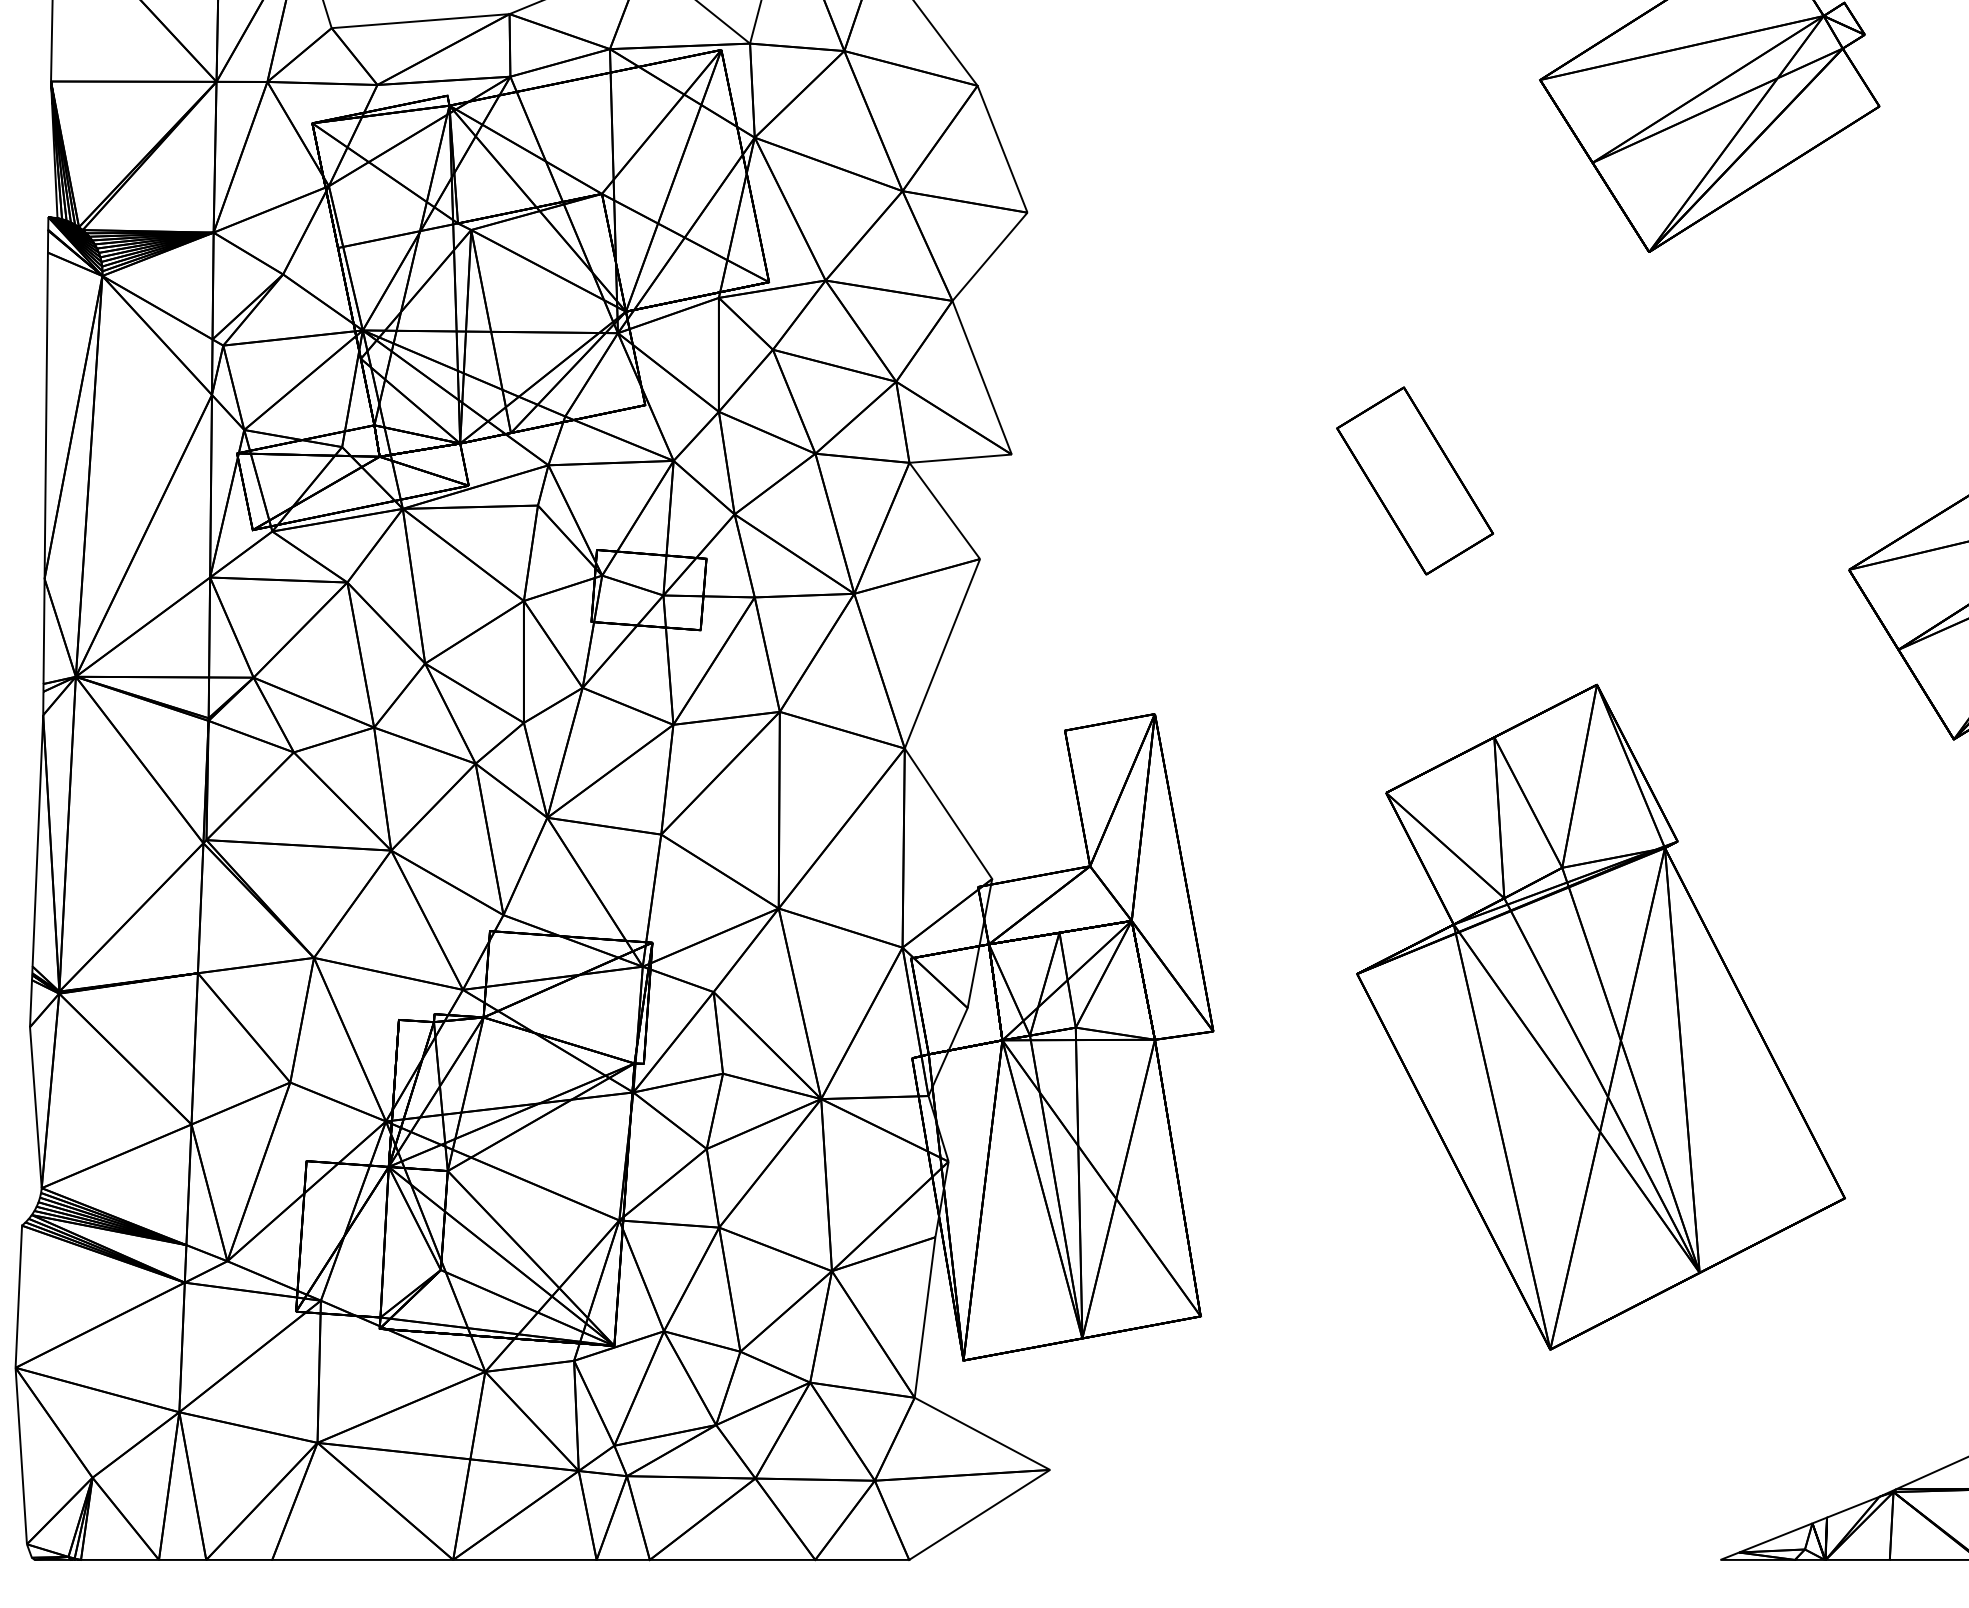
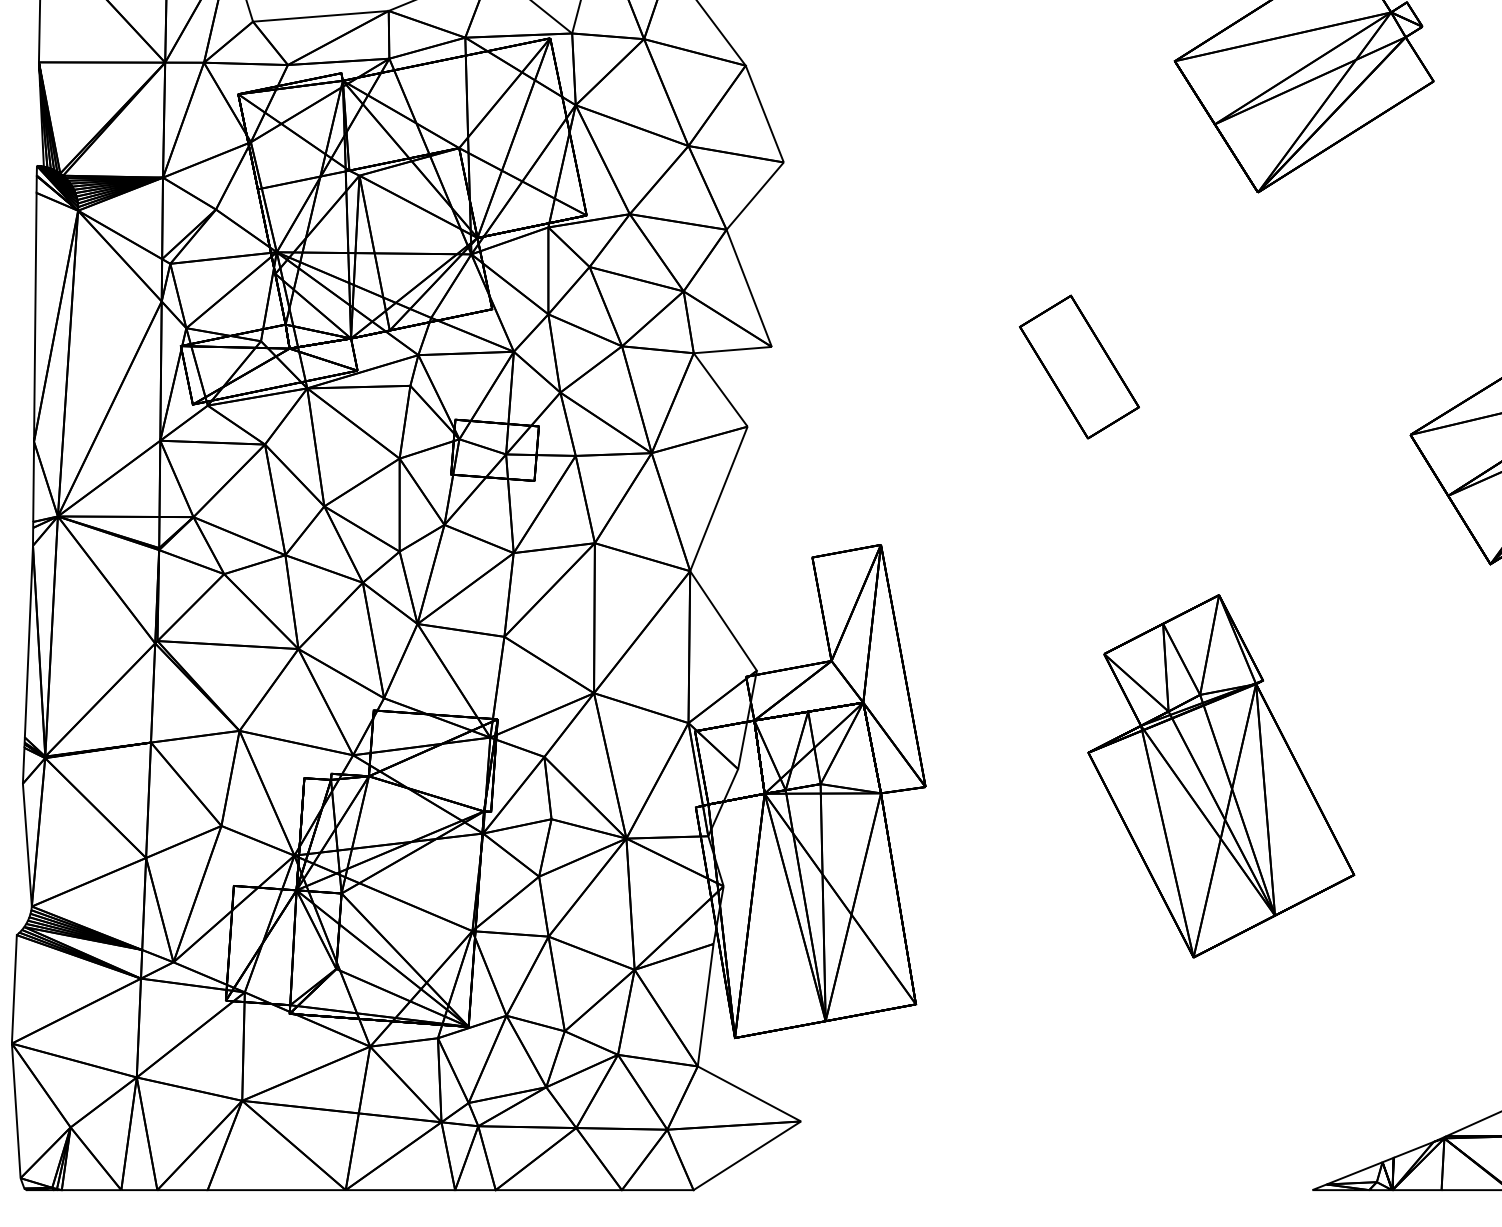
part: (1600, 1017) -> (1220, 776), size x0.71

